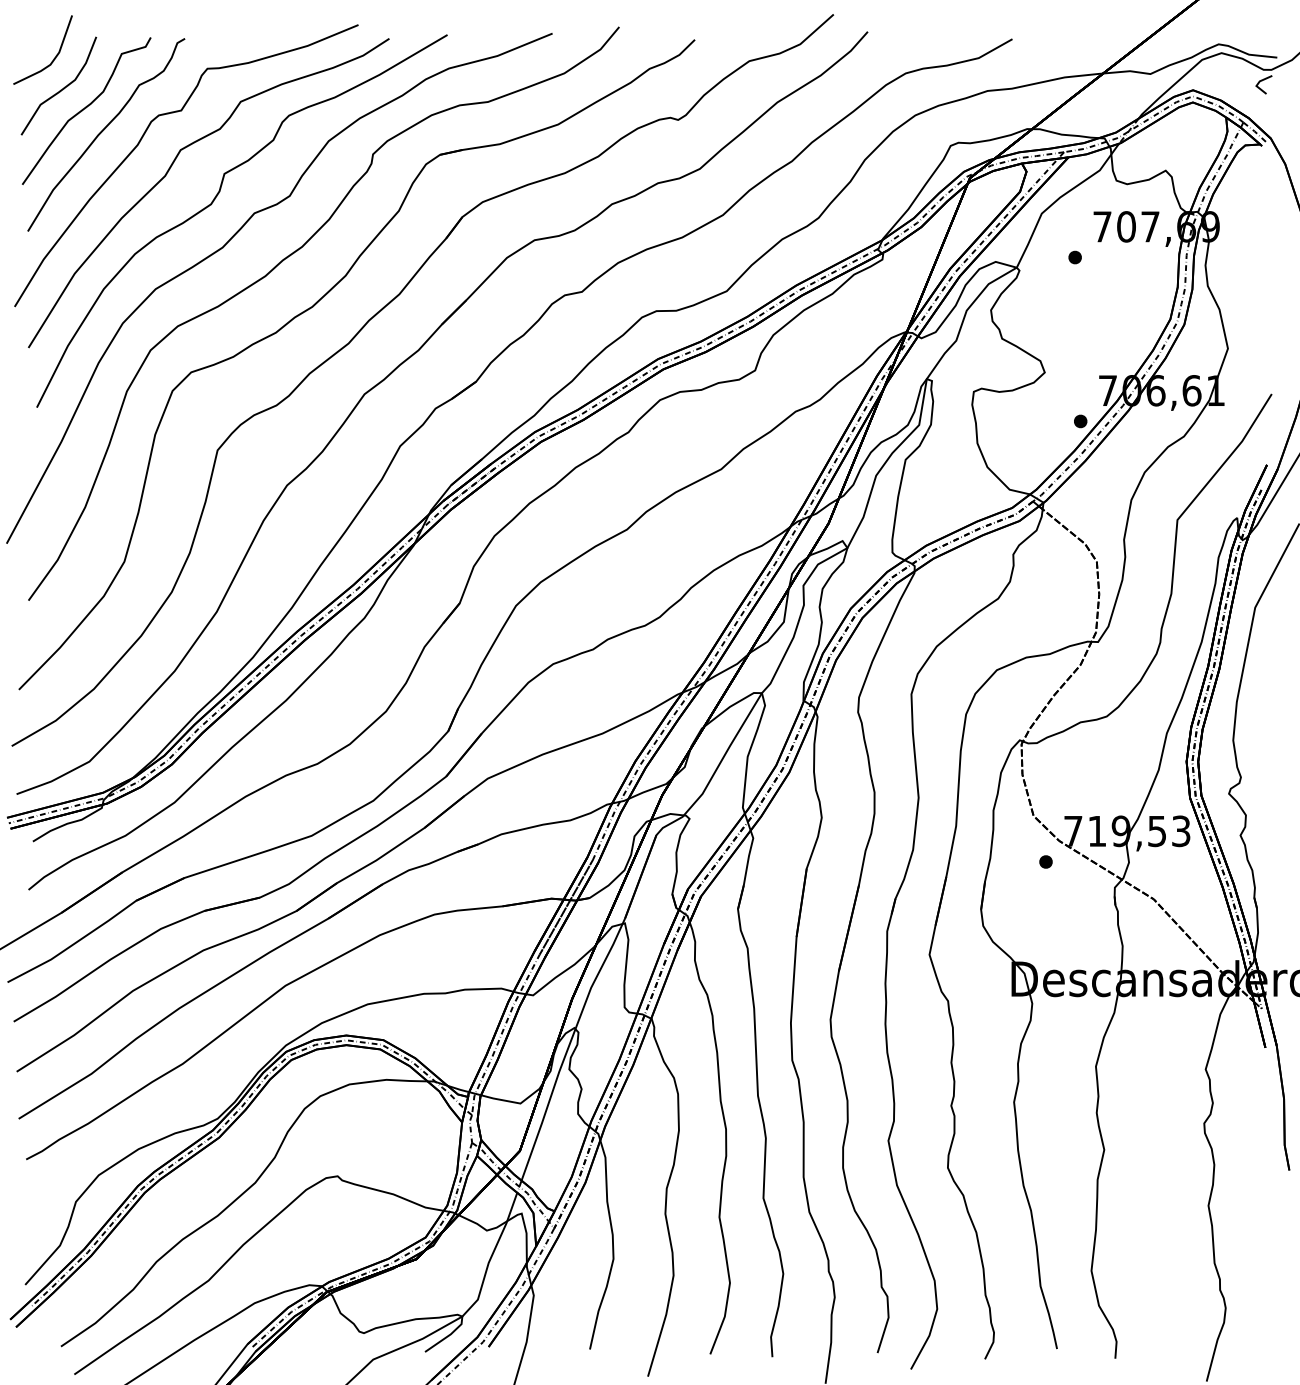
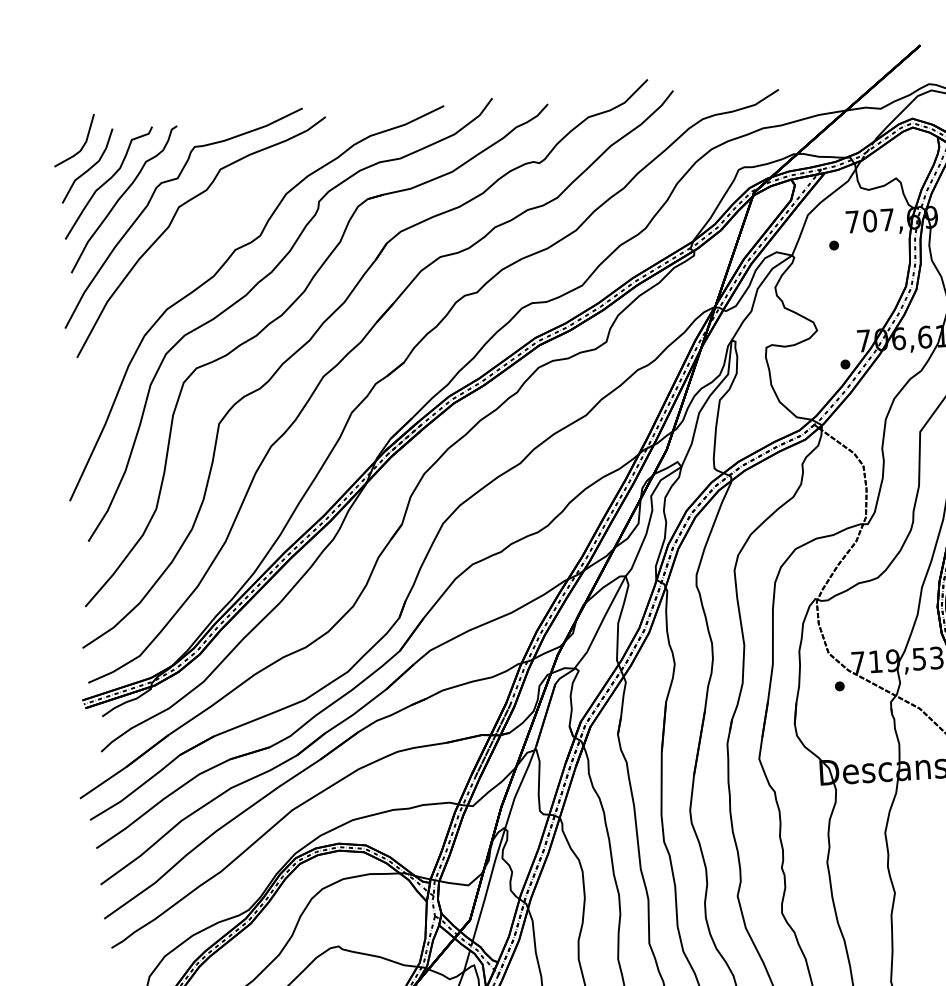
curve: (214, 201) -> (205, 243), removed

